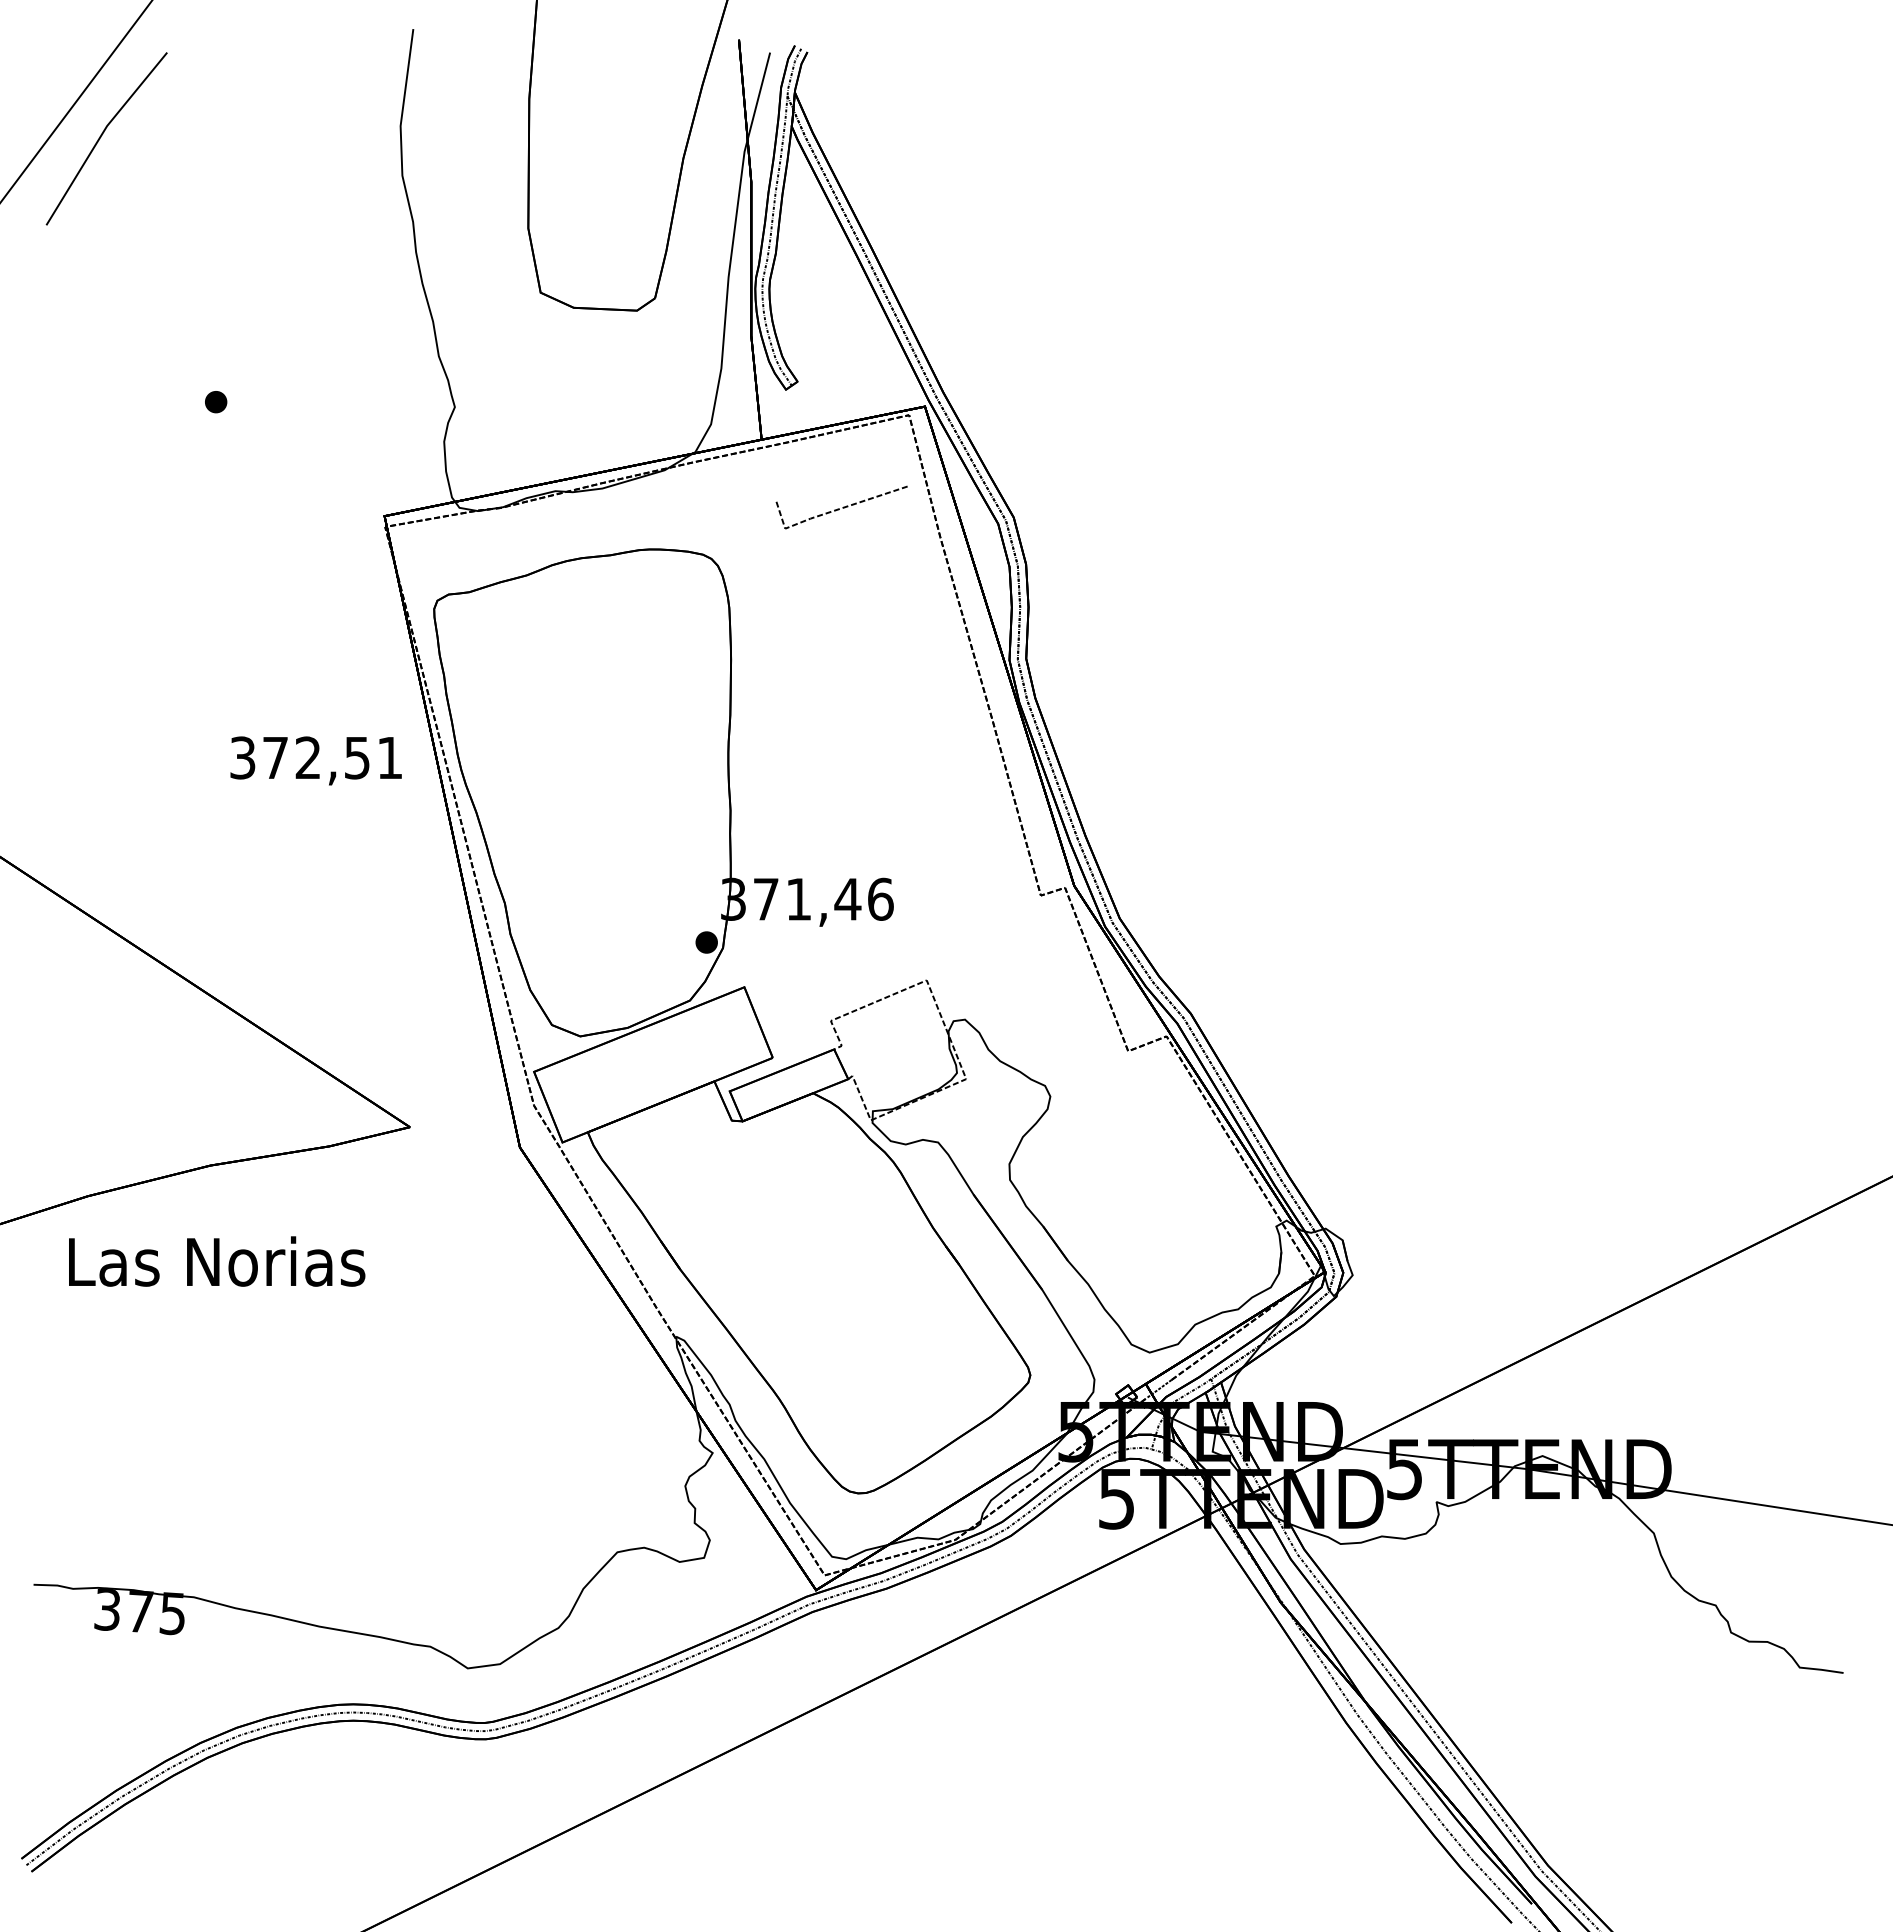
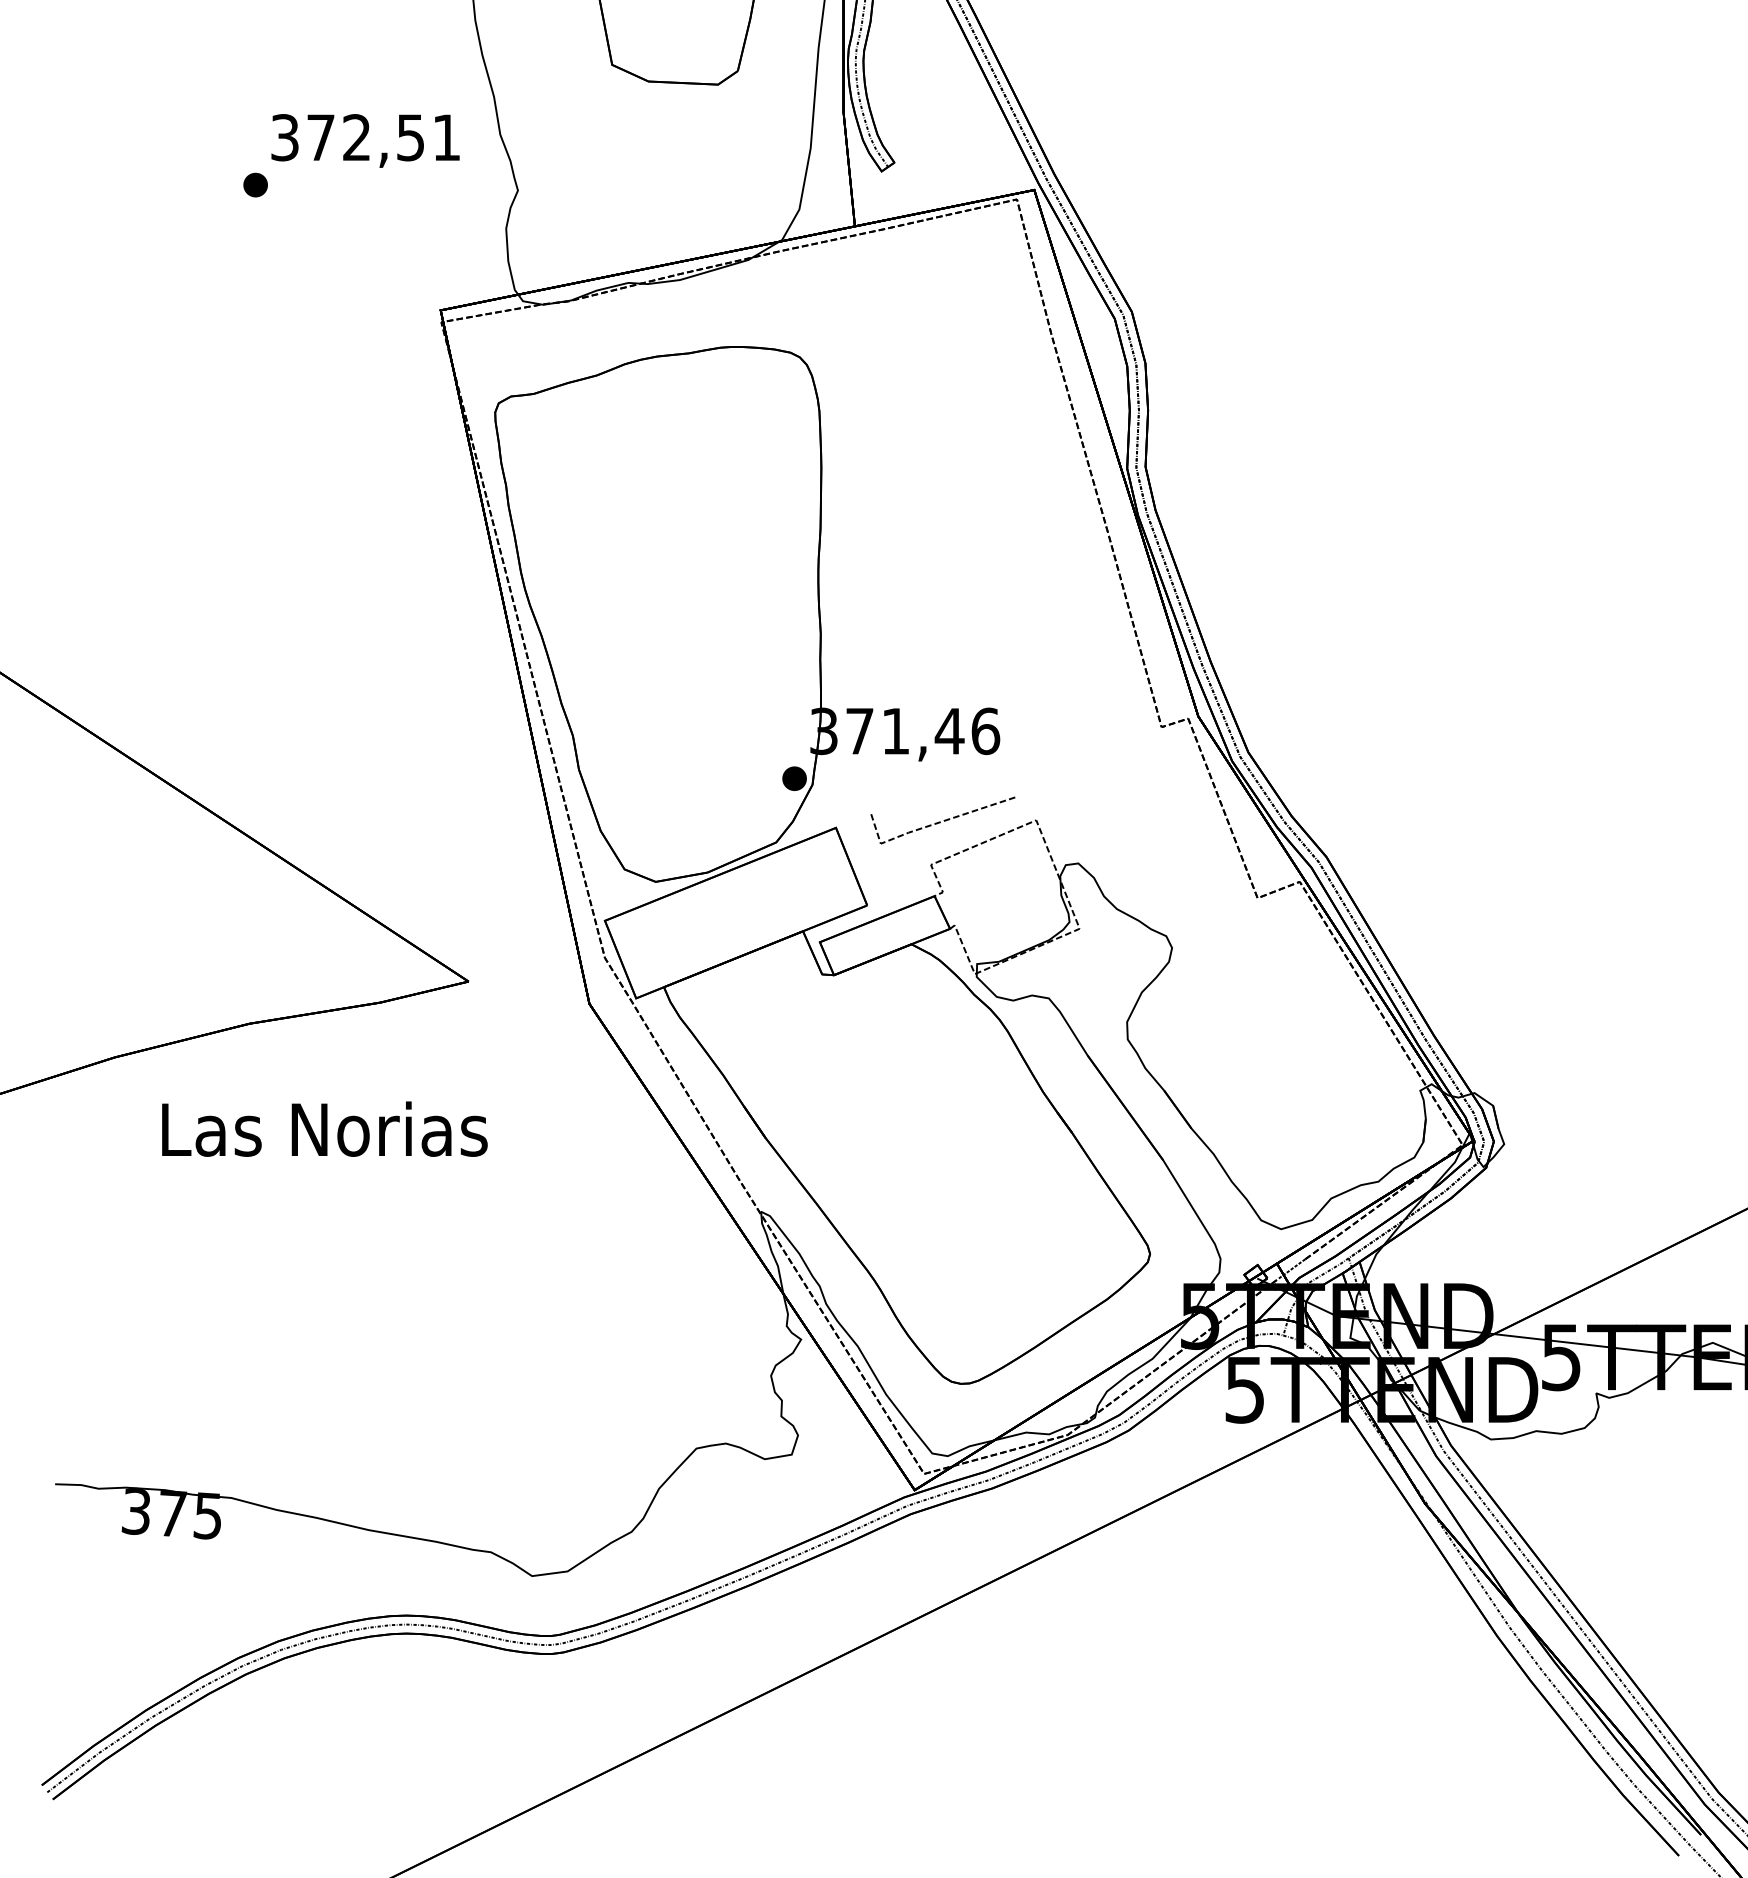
line: (842, 507) -> (943, 820), moved
text: (315, 760) -> (364, 140), moved
text: (217, 1261) -> (325, 1129), moved

